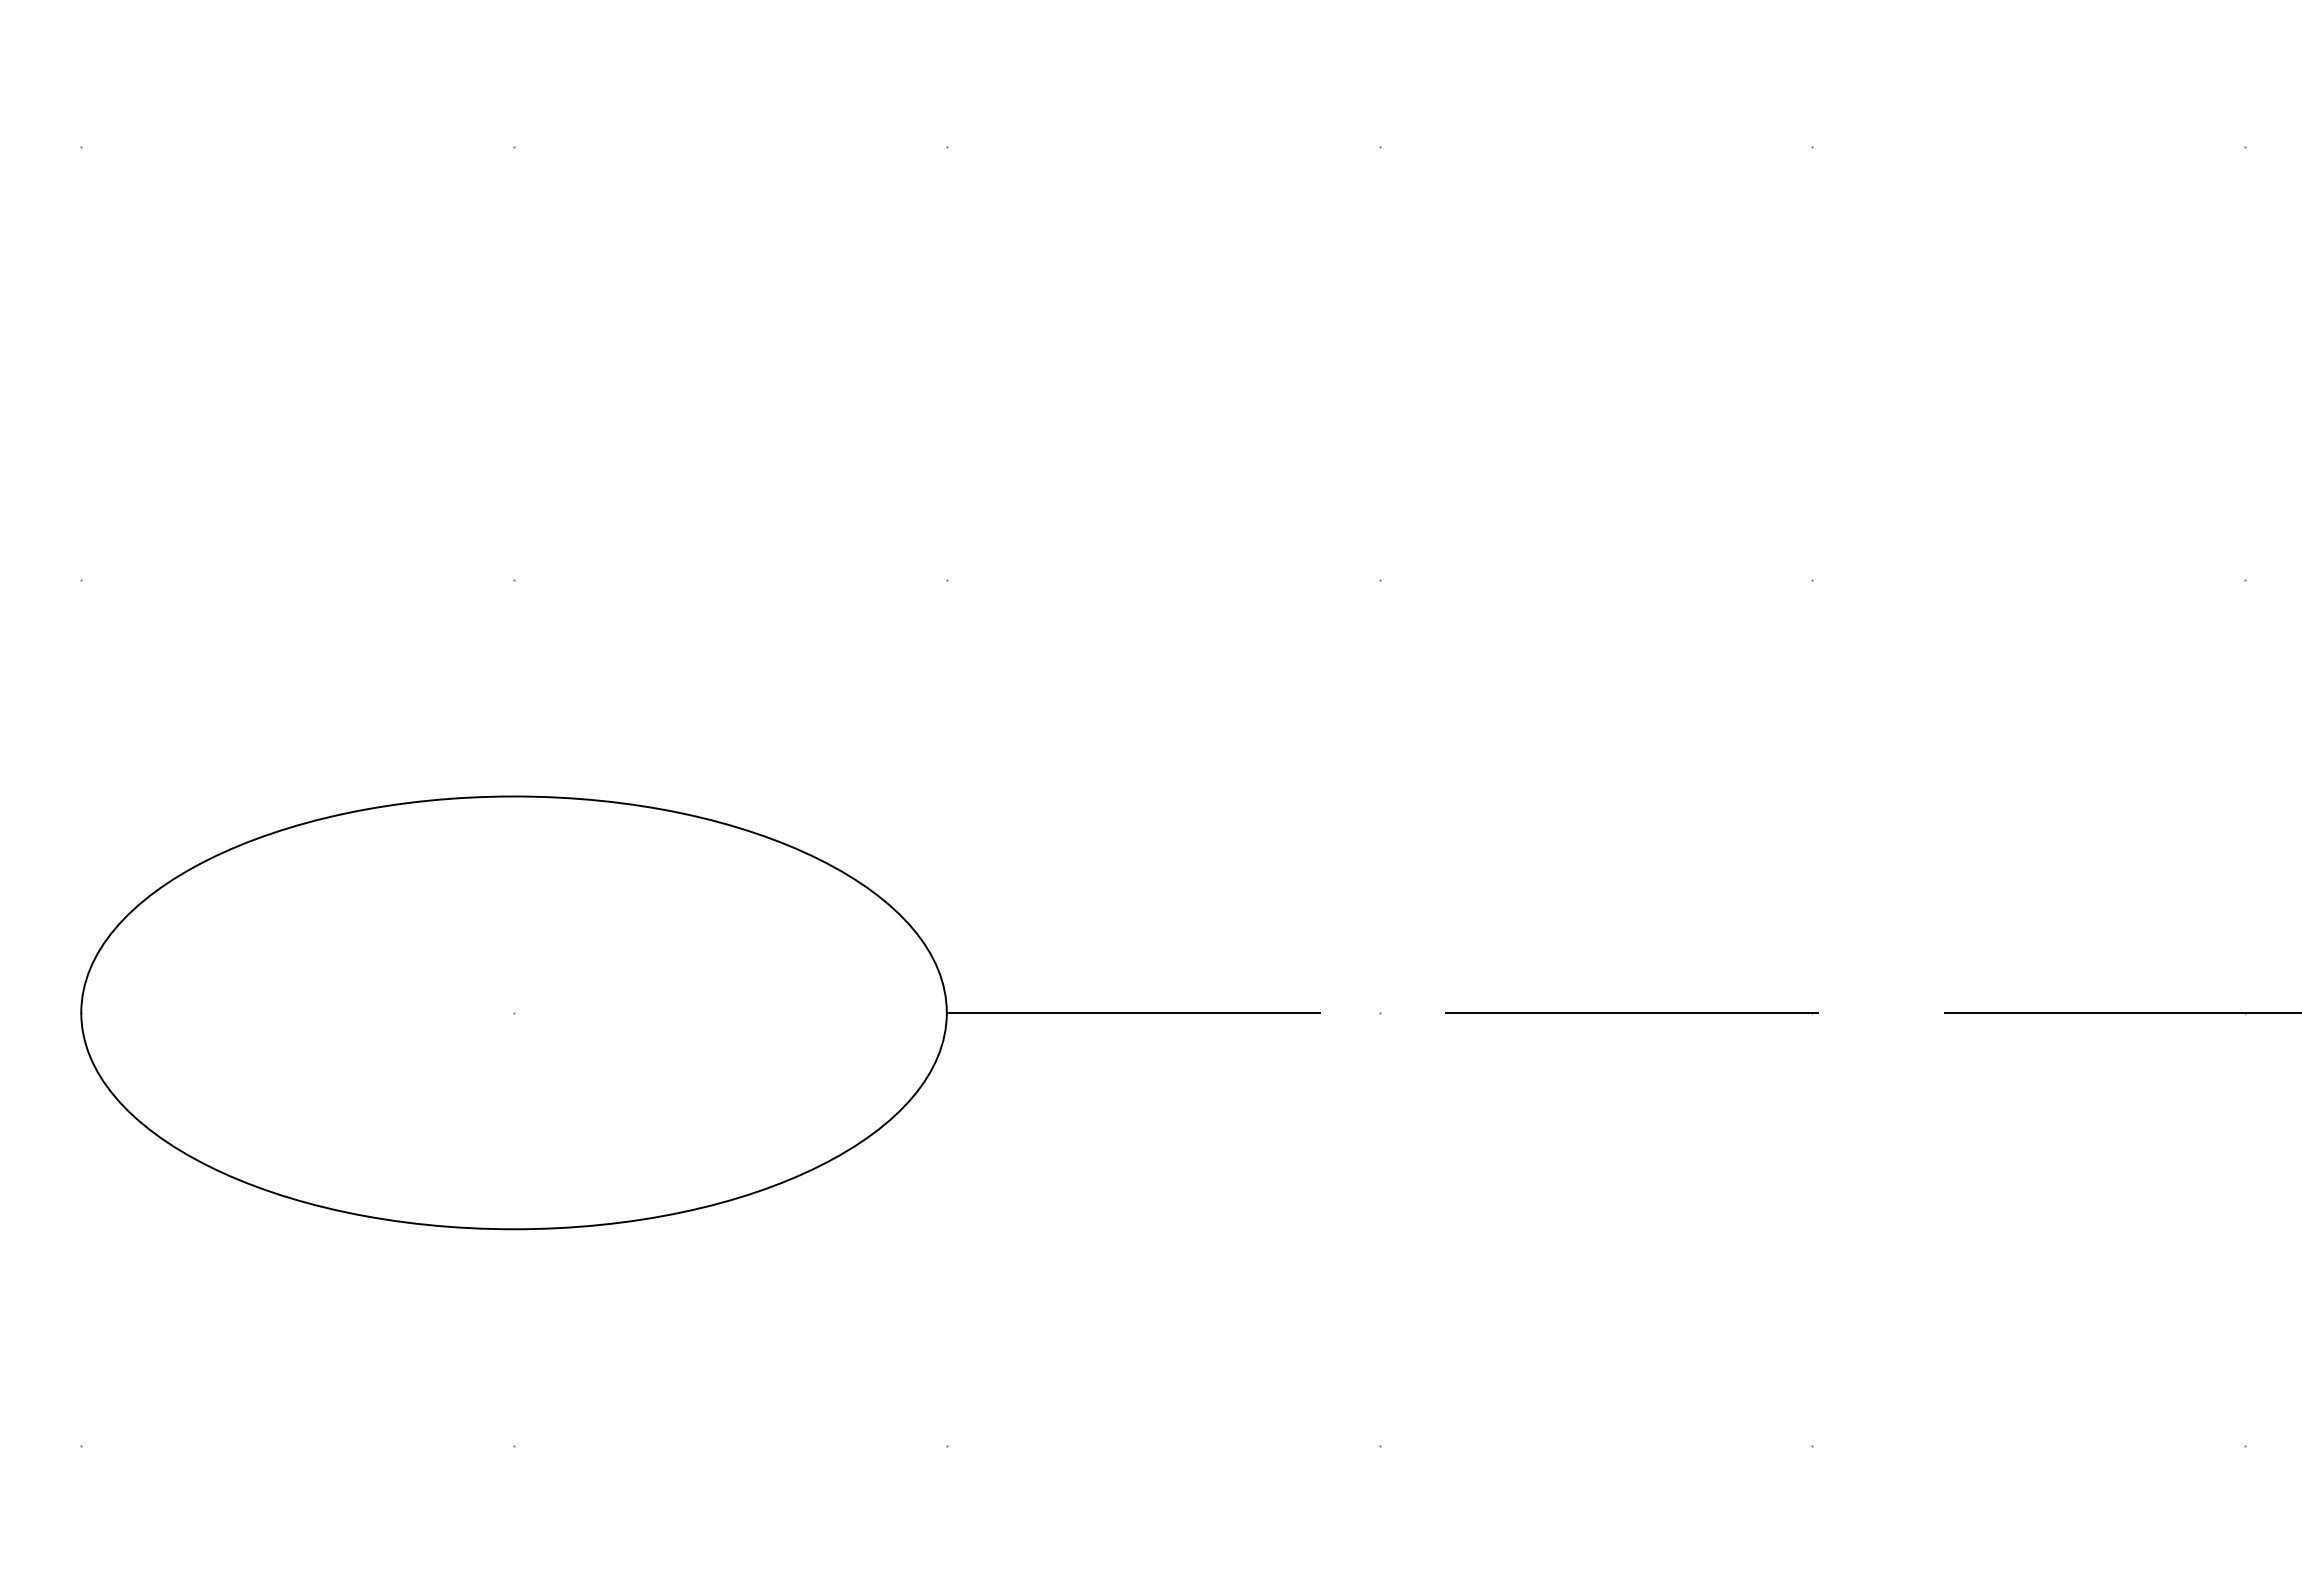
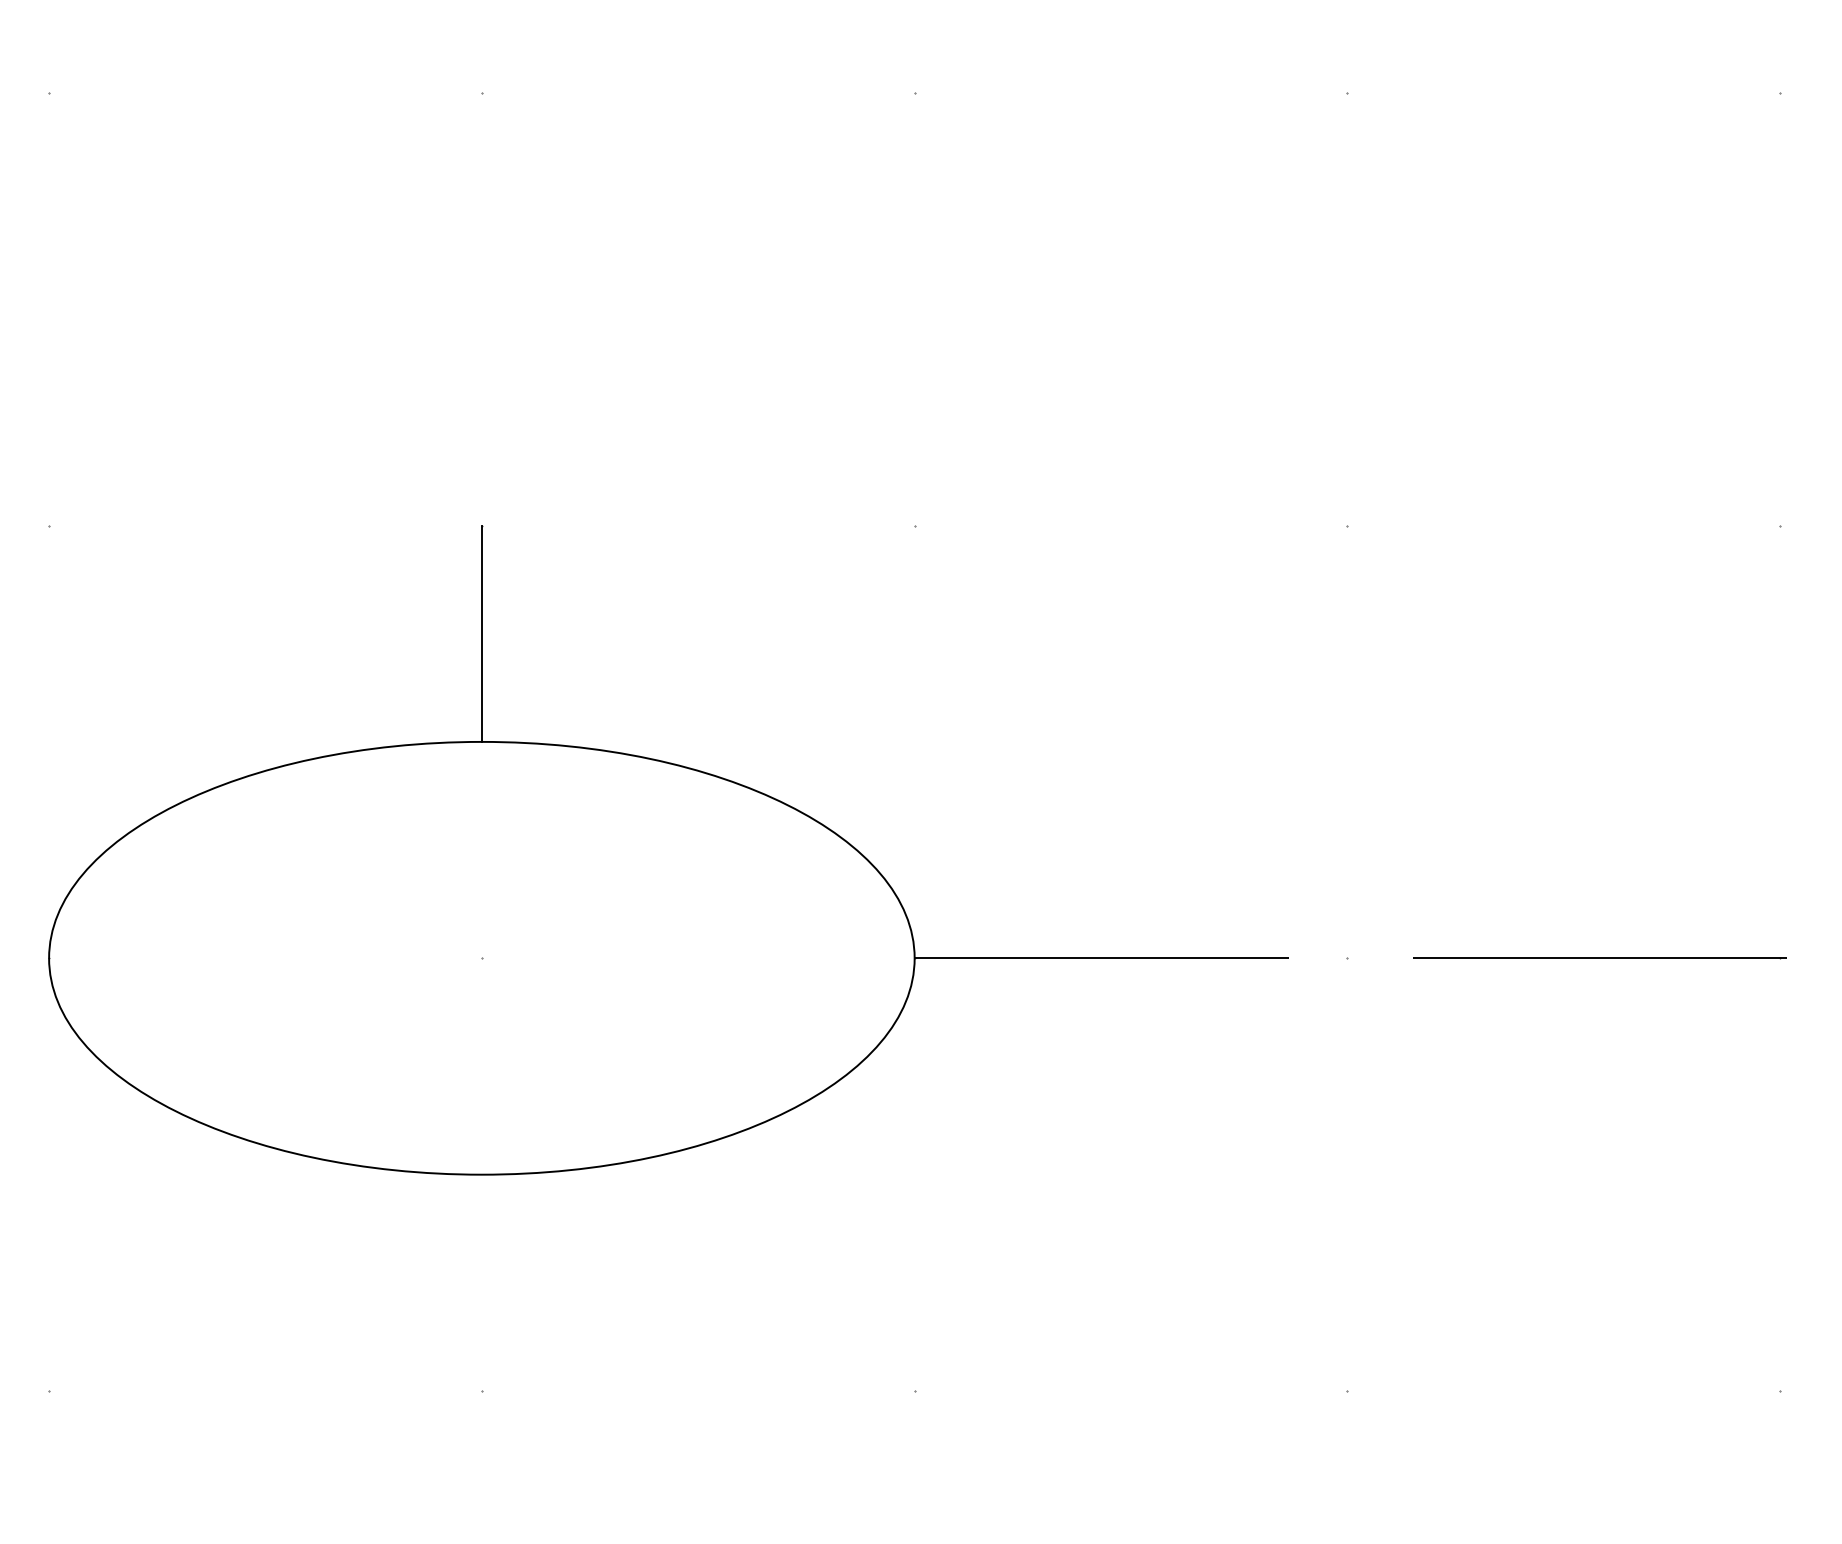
line: (514, 688) -> (482, 633), added

